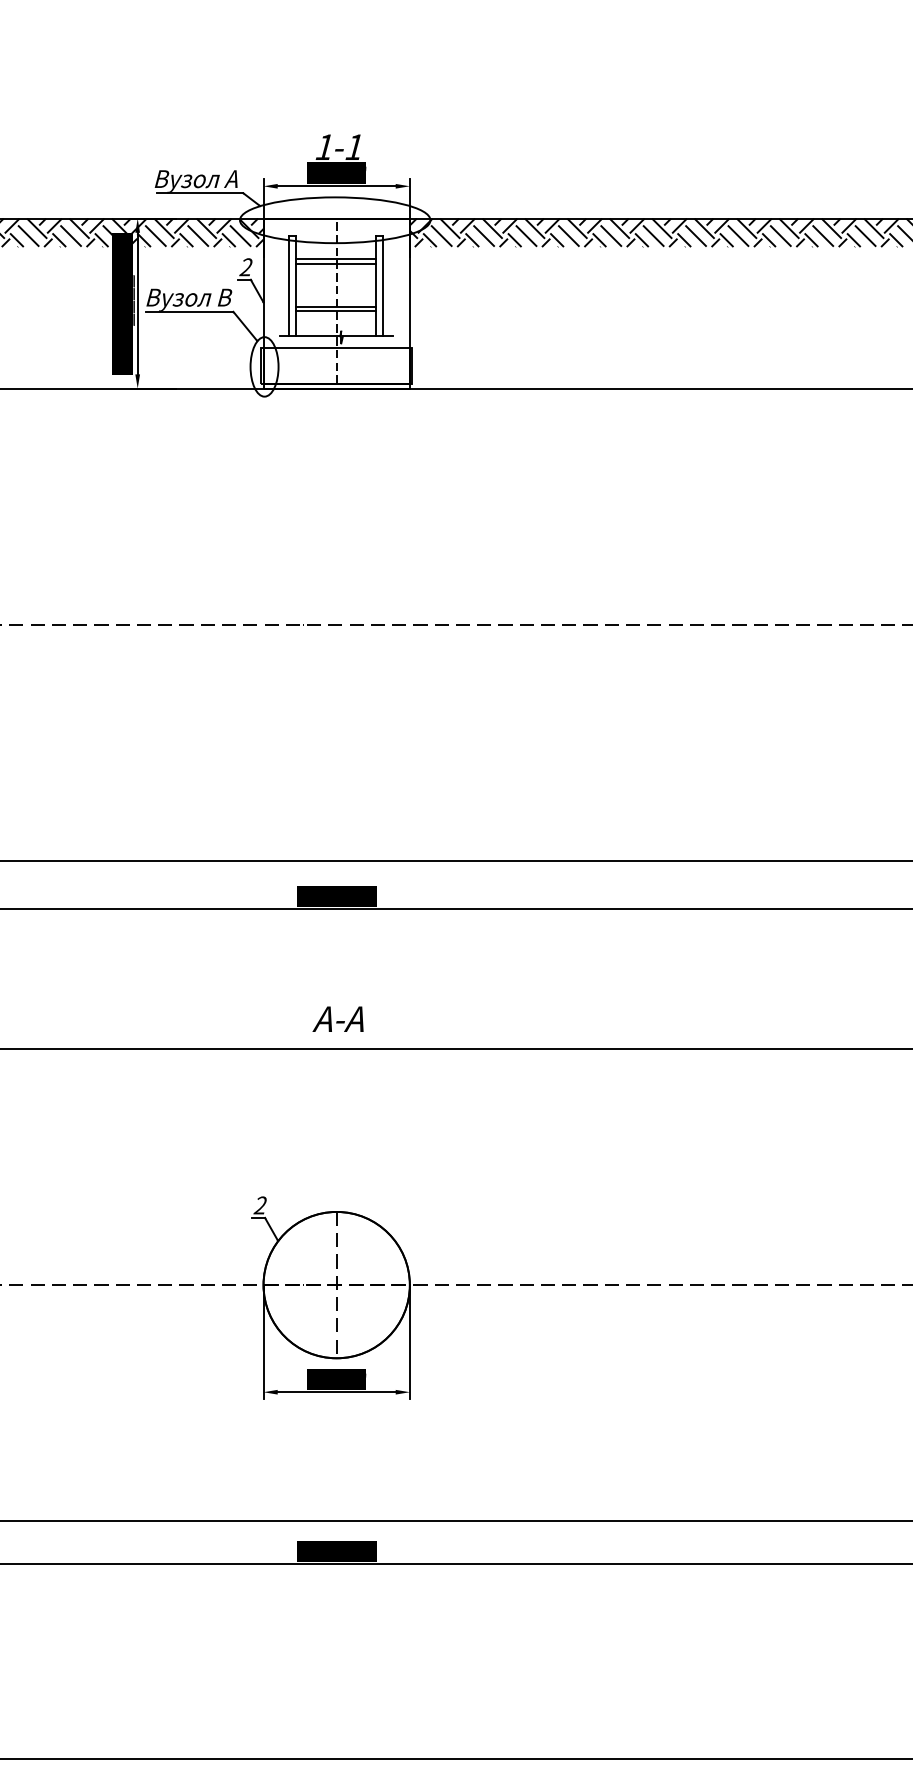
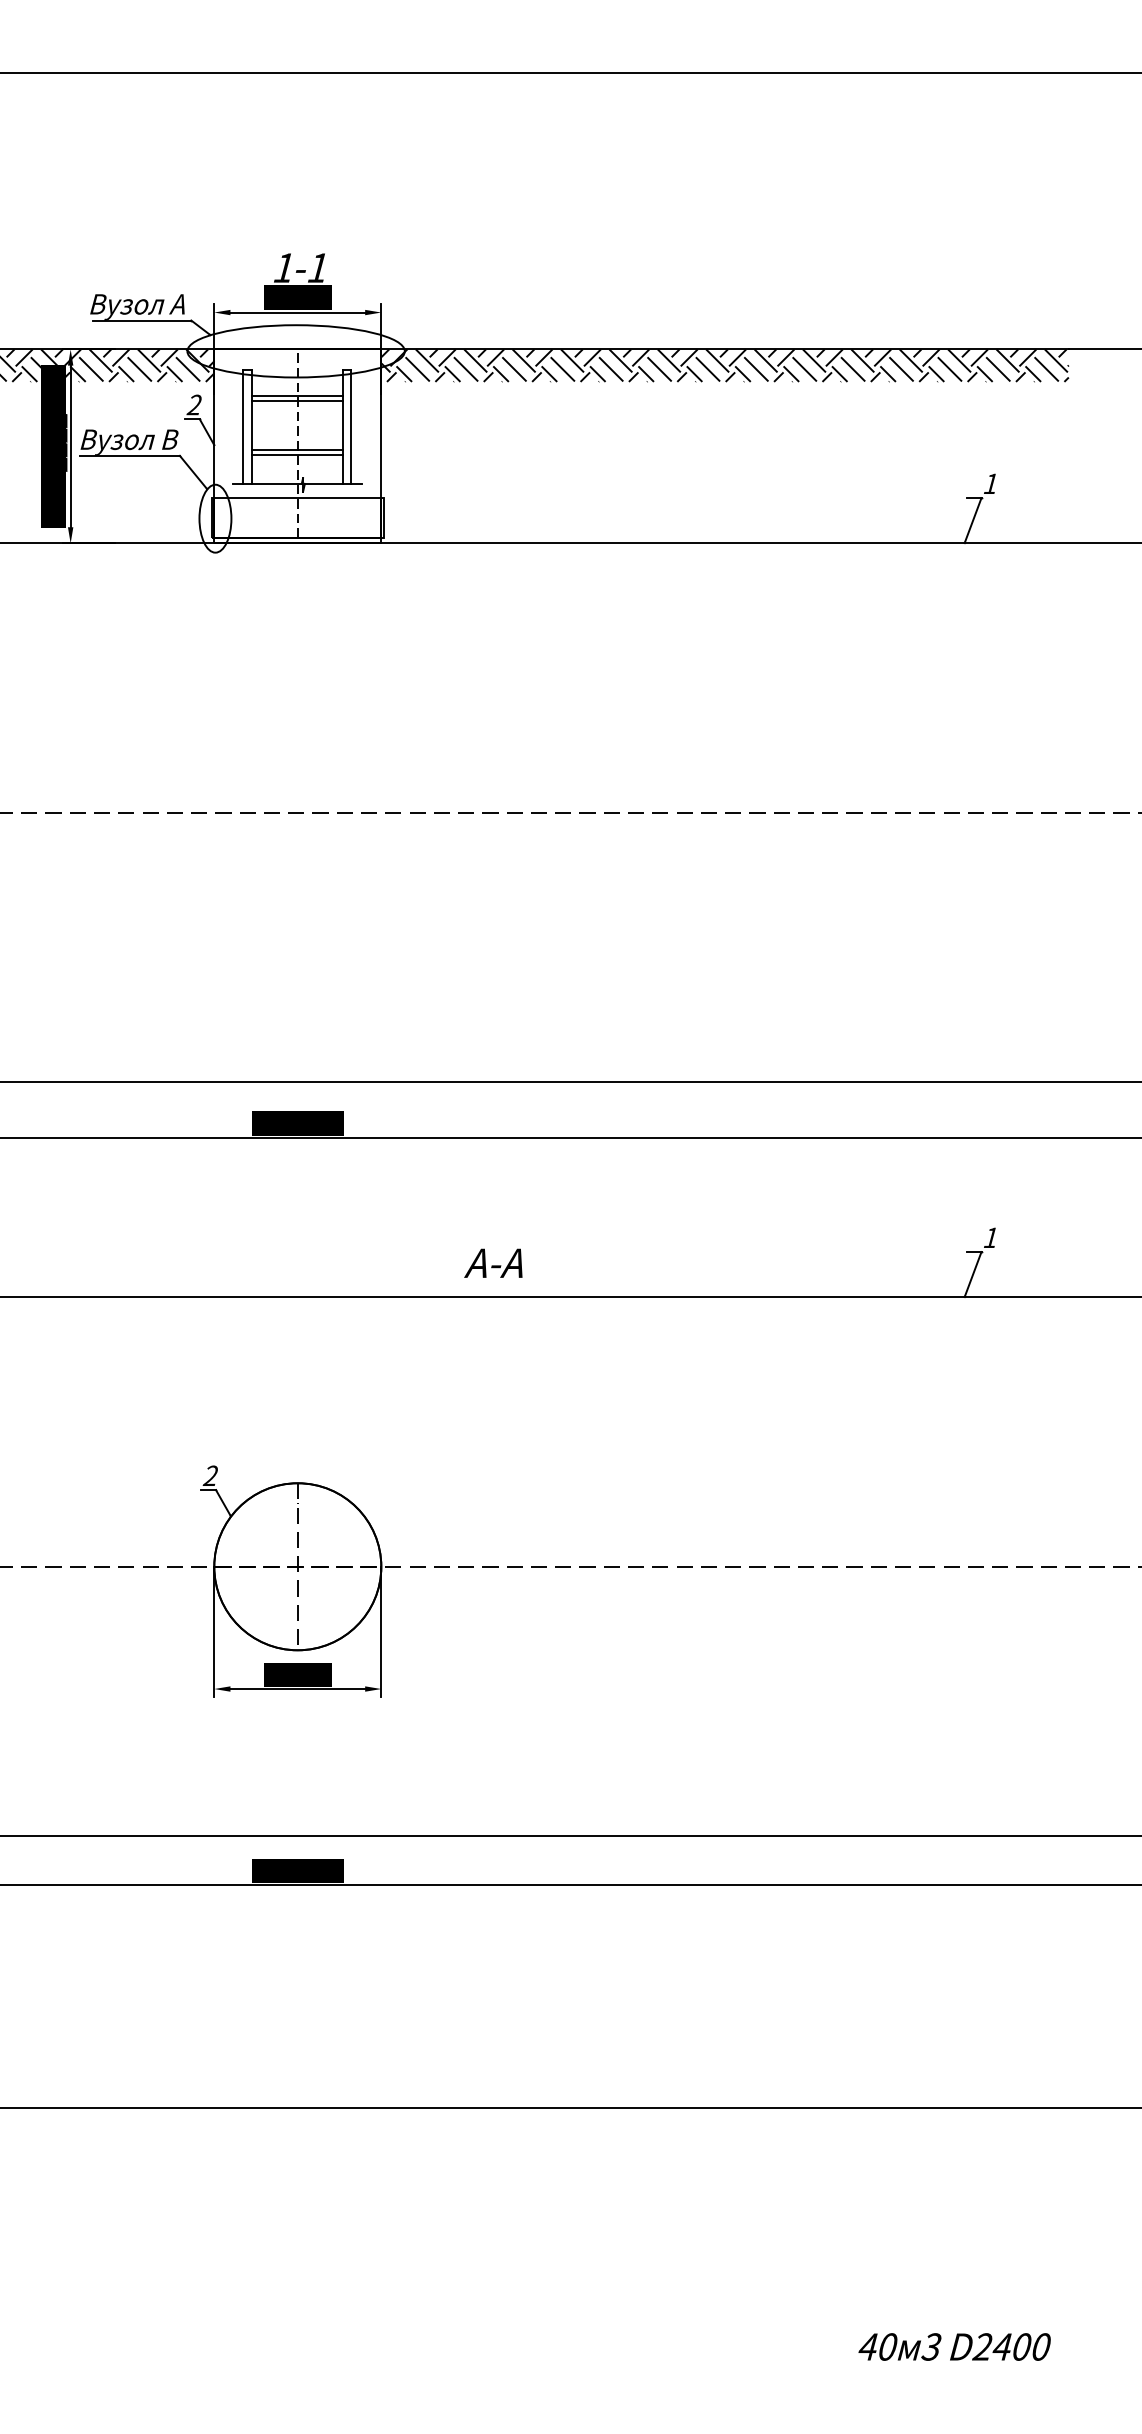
text: (338, 1018) -> (493, 1262), moved

